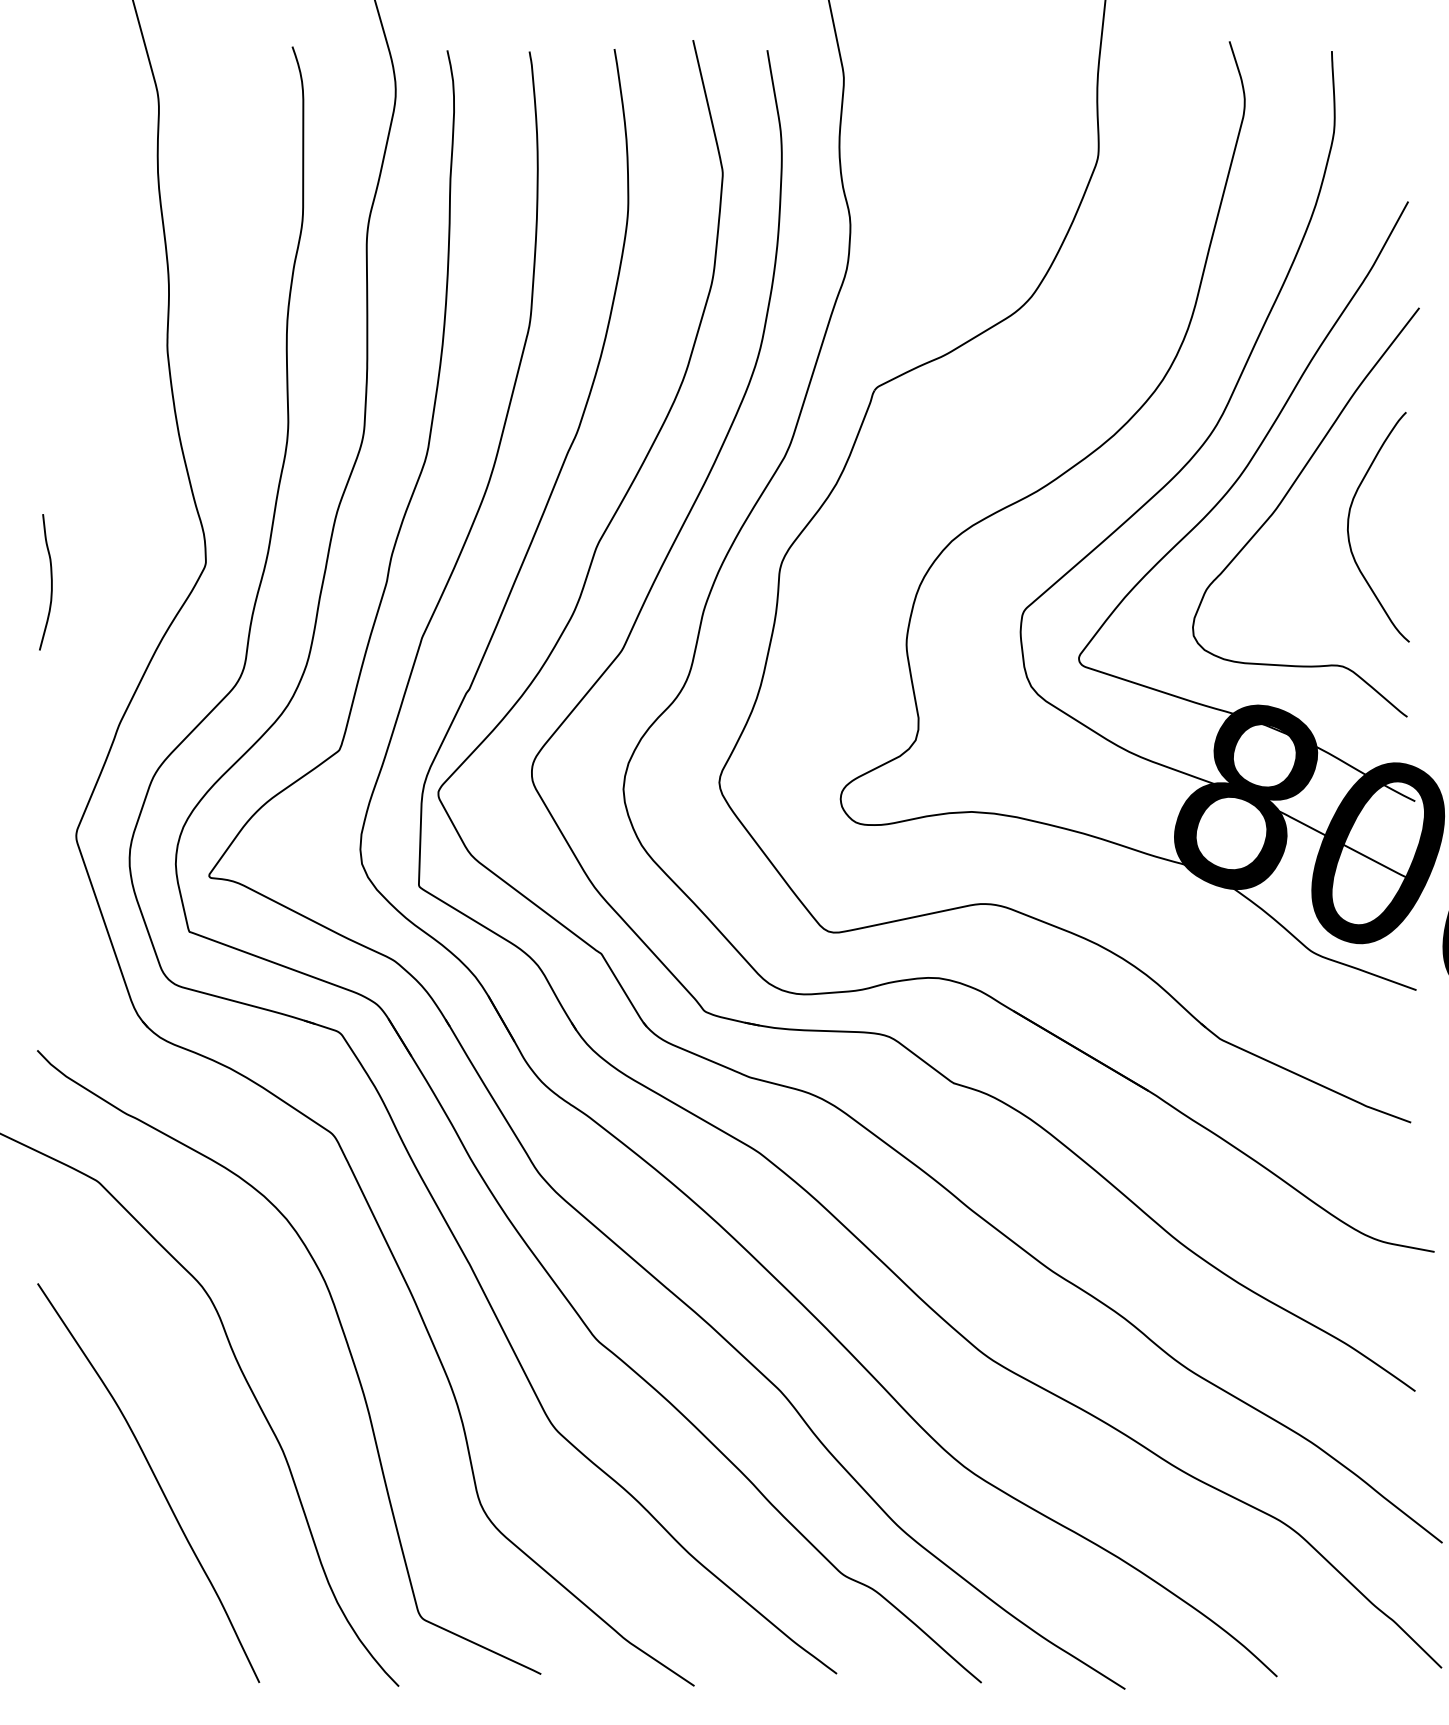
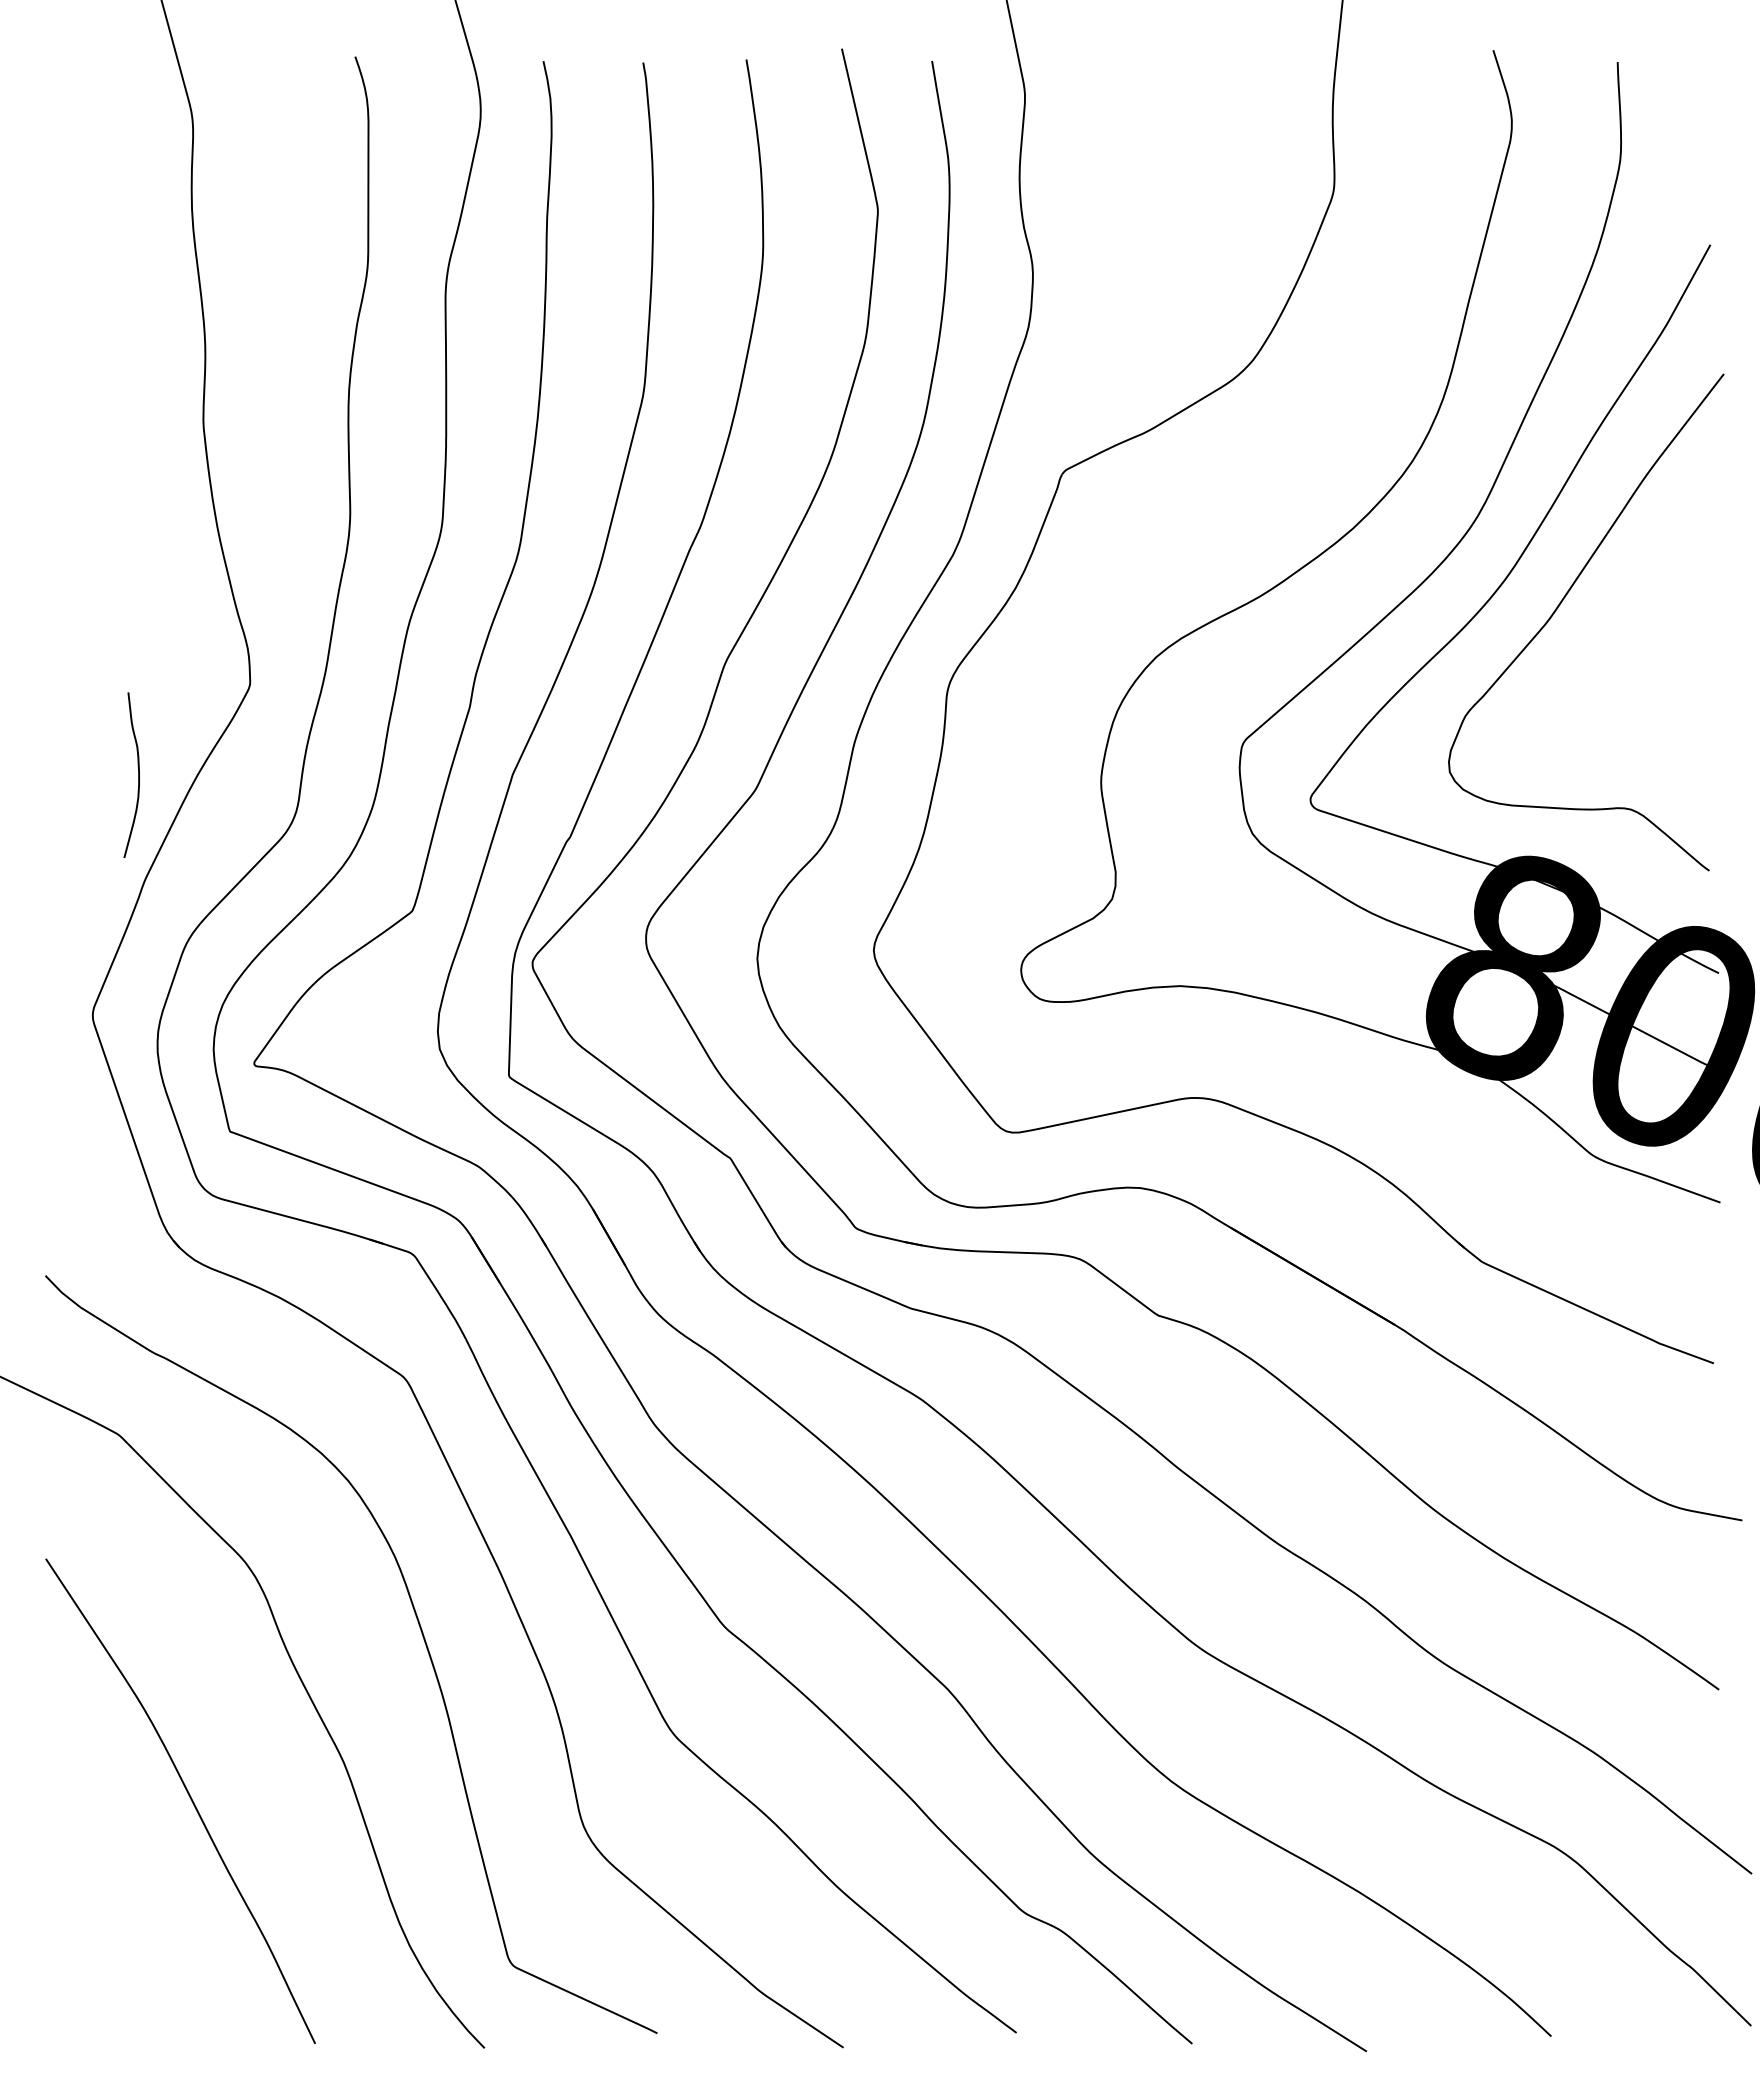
curve: (1349, 527) -> (1638, 640), removed
curve: (51, 581) -> (138, 774), moved

